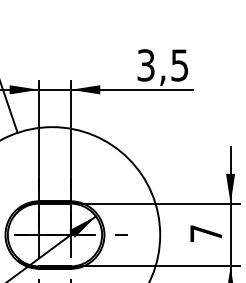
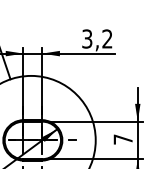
text: (179, 64) -> (107, 38), 3,5 -> 3,2

